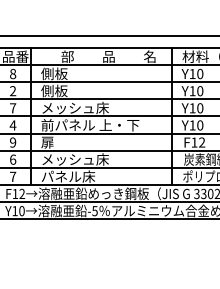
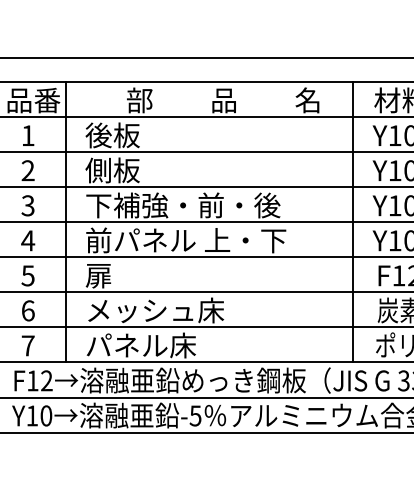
text: (13, 73) -> (29, 134), 8 -> 1
text: (47, 73) -> (98, 134), 側板 -> 後板
text: (88, 107) -> (182, 204), メッシュ床 -> 下補強・前・後
text: (13, 108) -> (29, 206), 7 -> 3
text: (12, 142) -> (27, 275), 9 -> 5

